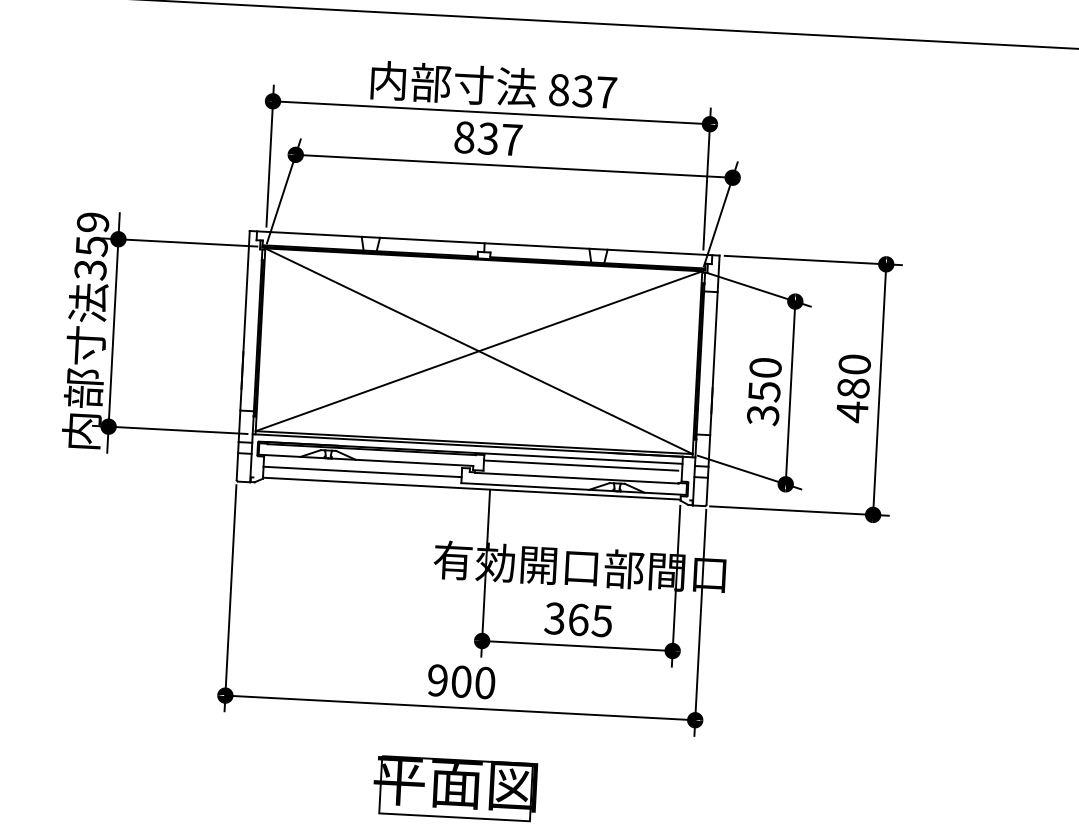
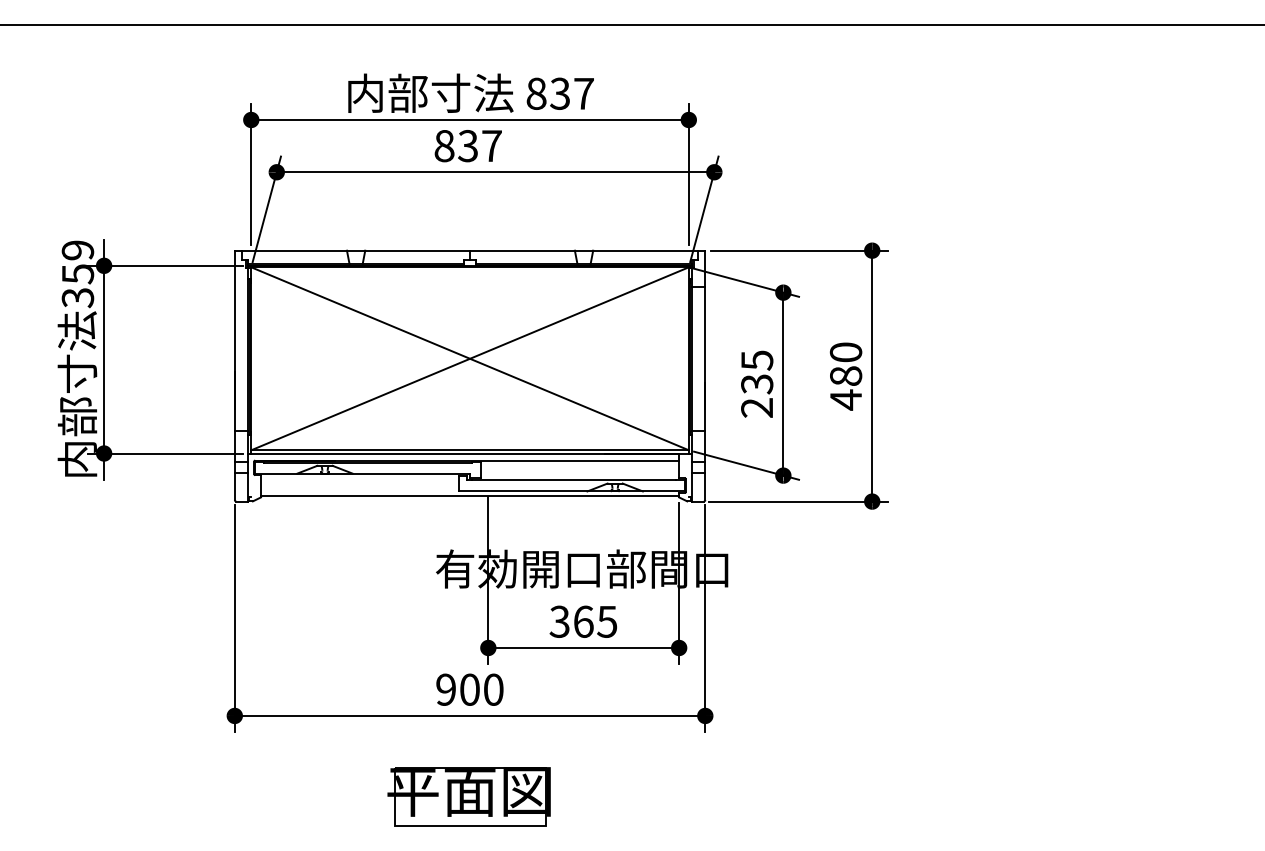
text: (764, 391) -> (757, 384), 350 -> 235
line: (580, 465) -> (577, 467), removed
line: (361, 472) -> (359, 485), removed

